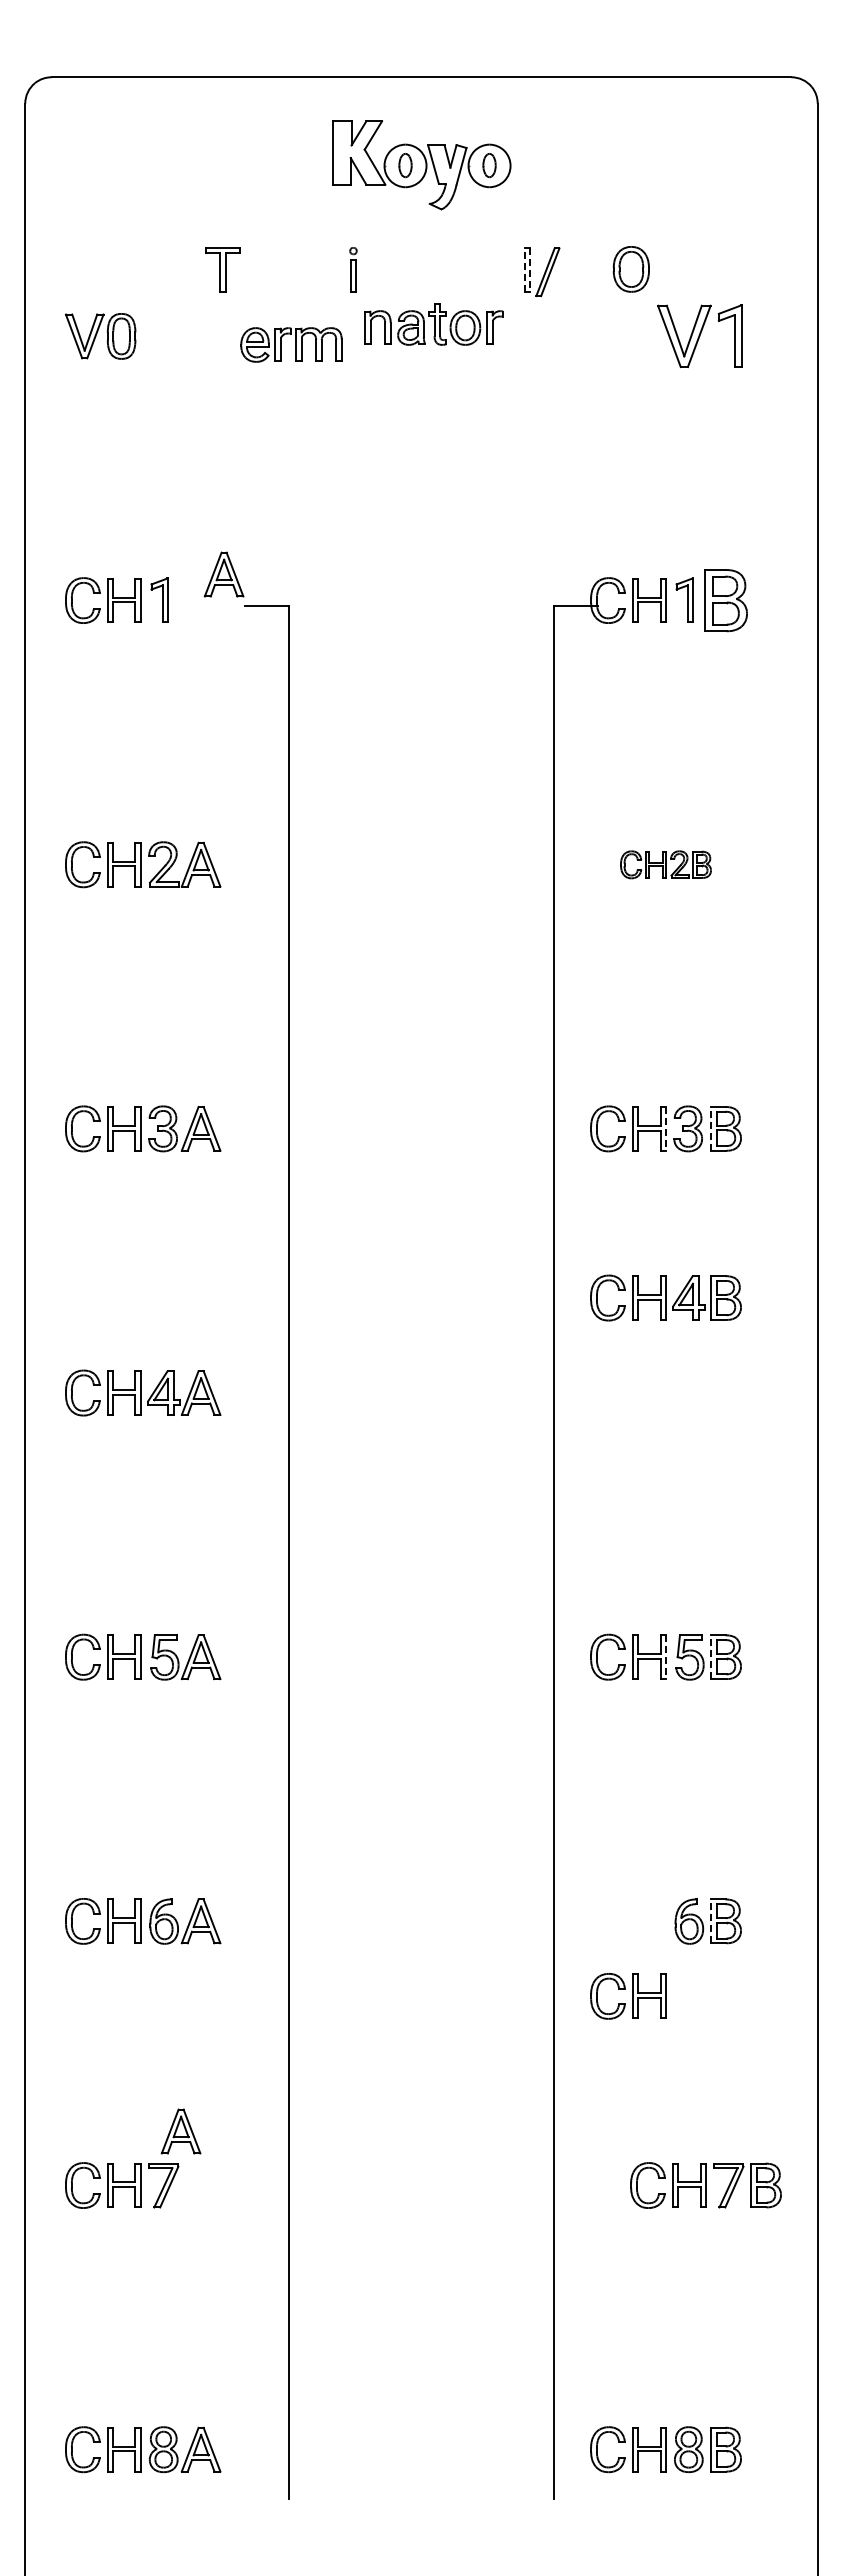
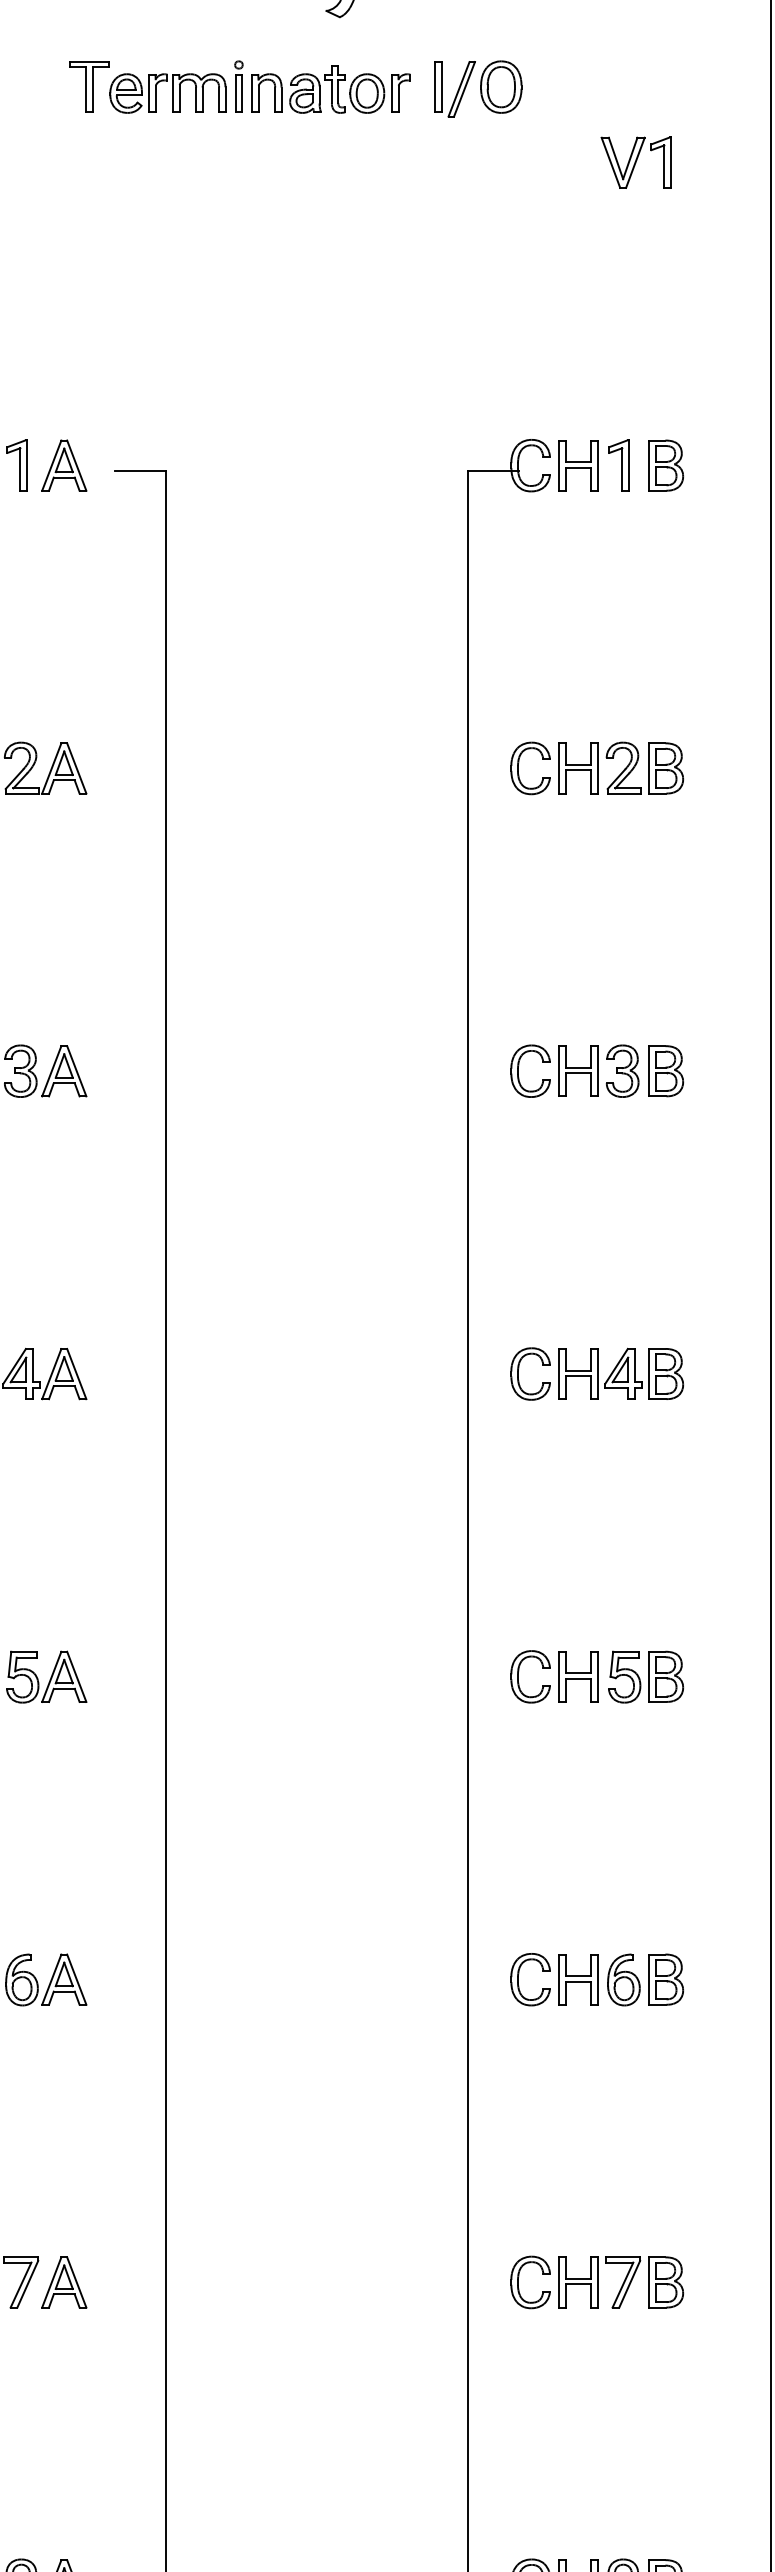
part: (630, 269) -> (500, 87), moved
line: (524, 270) -> (434, 87), dashed -> solid
line: (530, 270) -> (441, 87), dashed -> solid
part: (433, 324) -> (330, 89), moved
part: (699, 336) -> (635, 162), size x0.71
part: (291, 344) -> (167, 92), moved
part: (223, 574) -> (63, 465), moved
part: (725, 600) -> (665, 465), size x0.71
part: (665, 864) -> (596, 768), size x1.67
line: (666, 1128) -> (597, 1070), dashed -> solid
line: (711, 1128) -> (649, 1070), dashed -> solid
part: (665, 1297) -> (596, 1373), moved
line: (666, 1657) -> (597, 1677), dashed -> solid
line: (711, 1657) -> (649, 1677), dashed -> solid
line: (711, 1921) -> (649, 1979), dashed -> solid
part: (628, 1996) -> (554, 1979), moved
part: (180, 2131) -> (63, 2282), moved
part: (705, 2185) -> (596, 2282), moved

